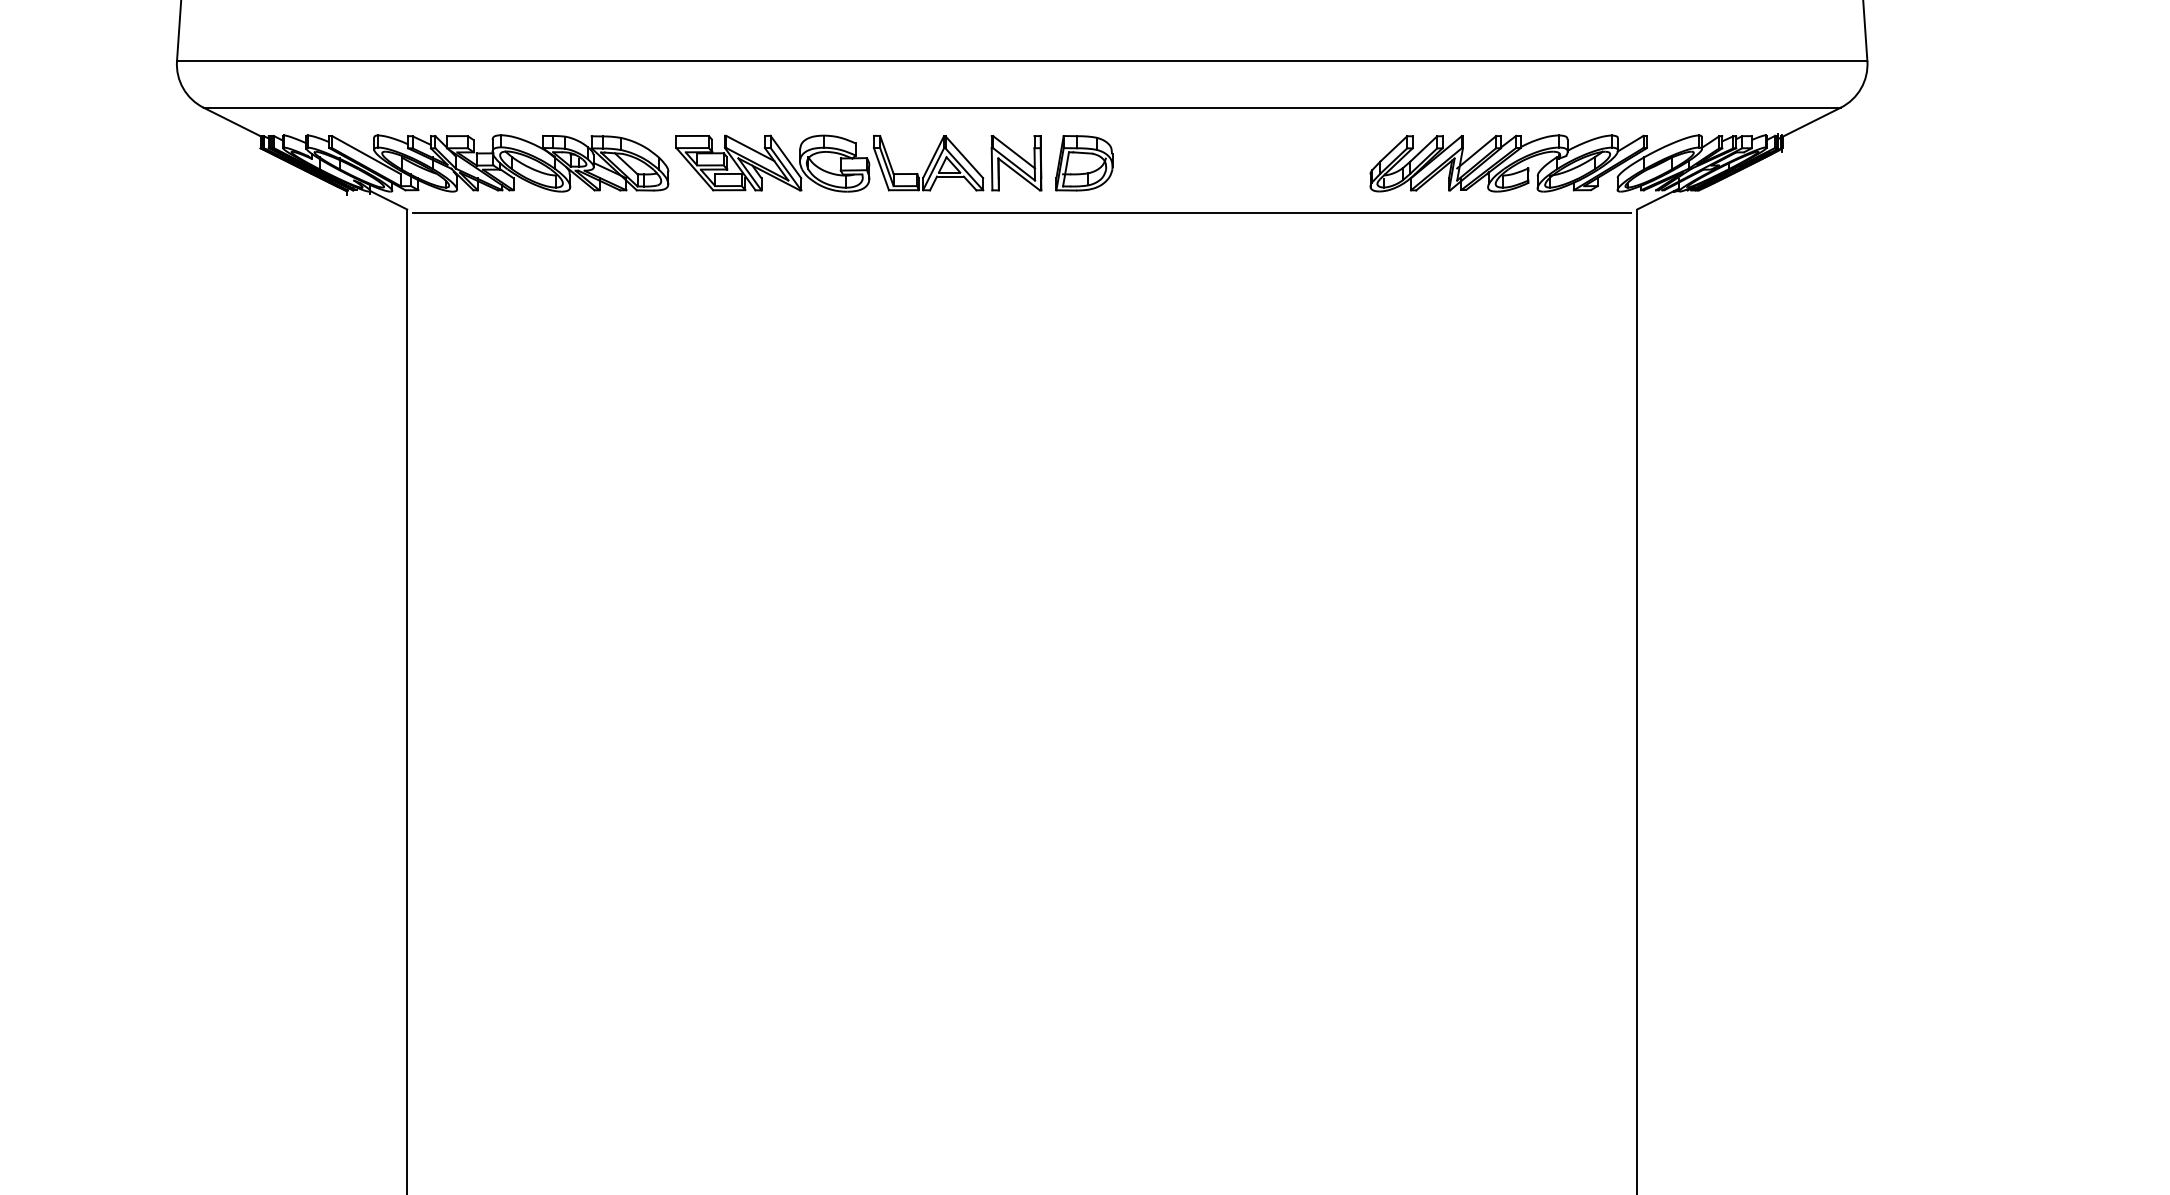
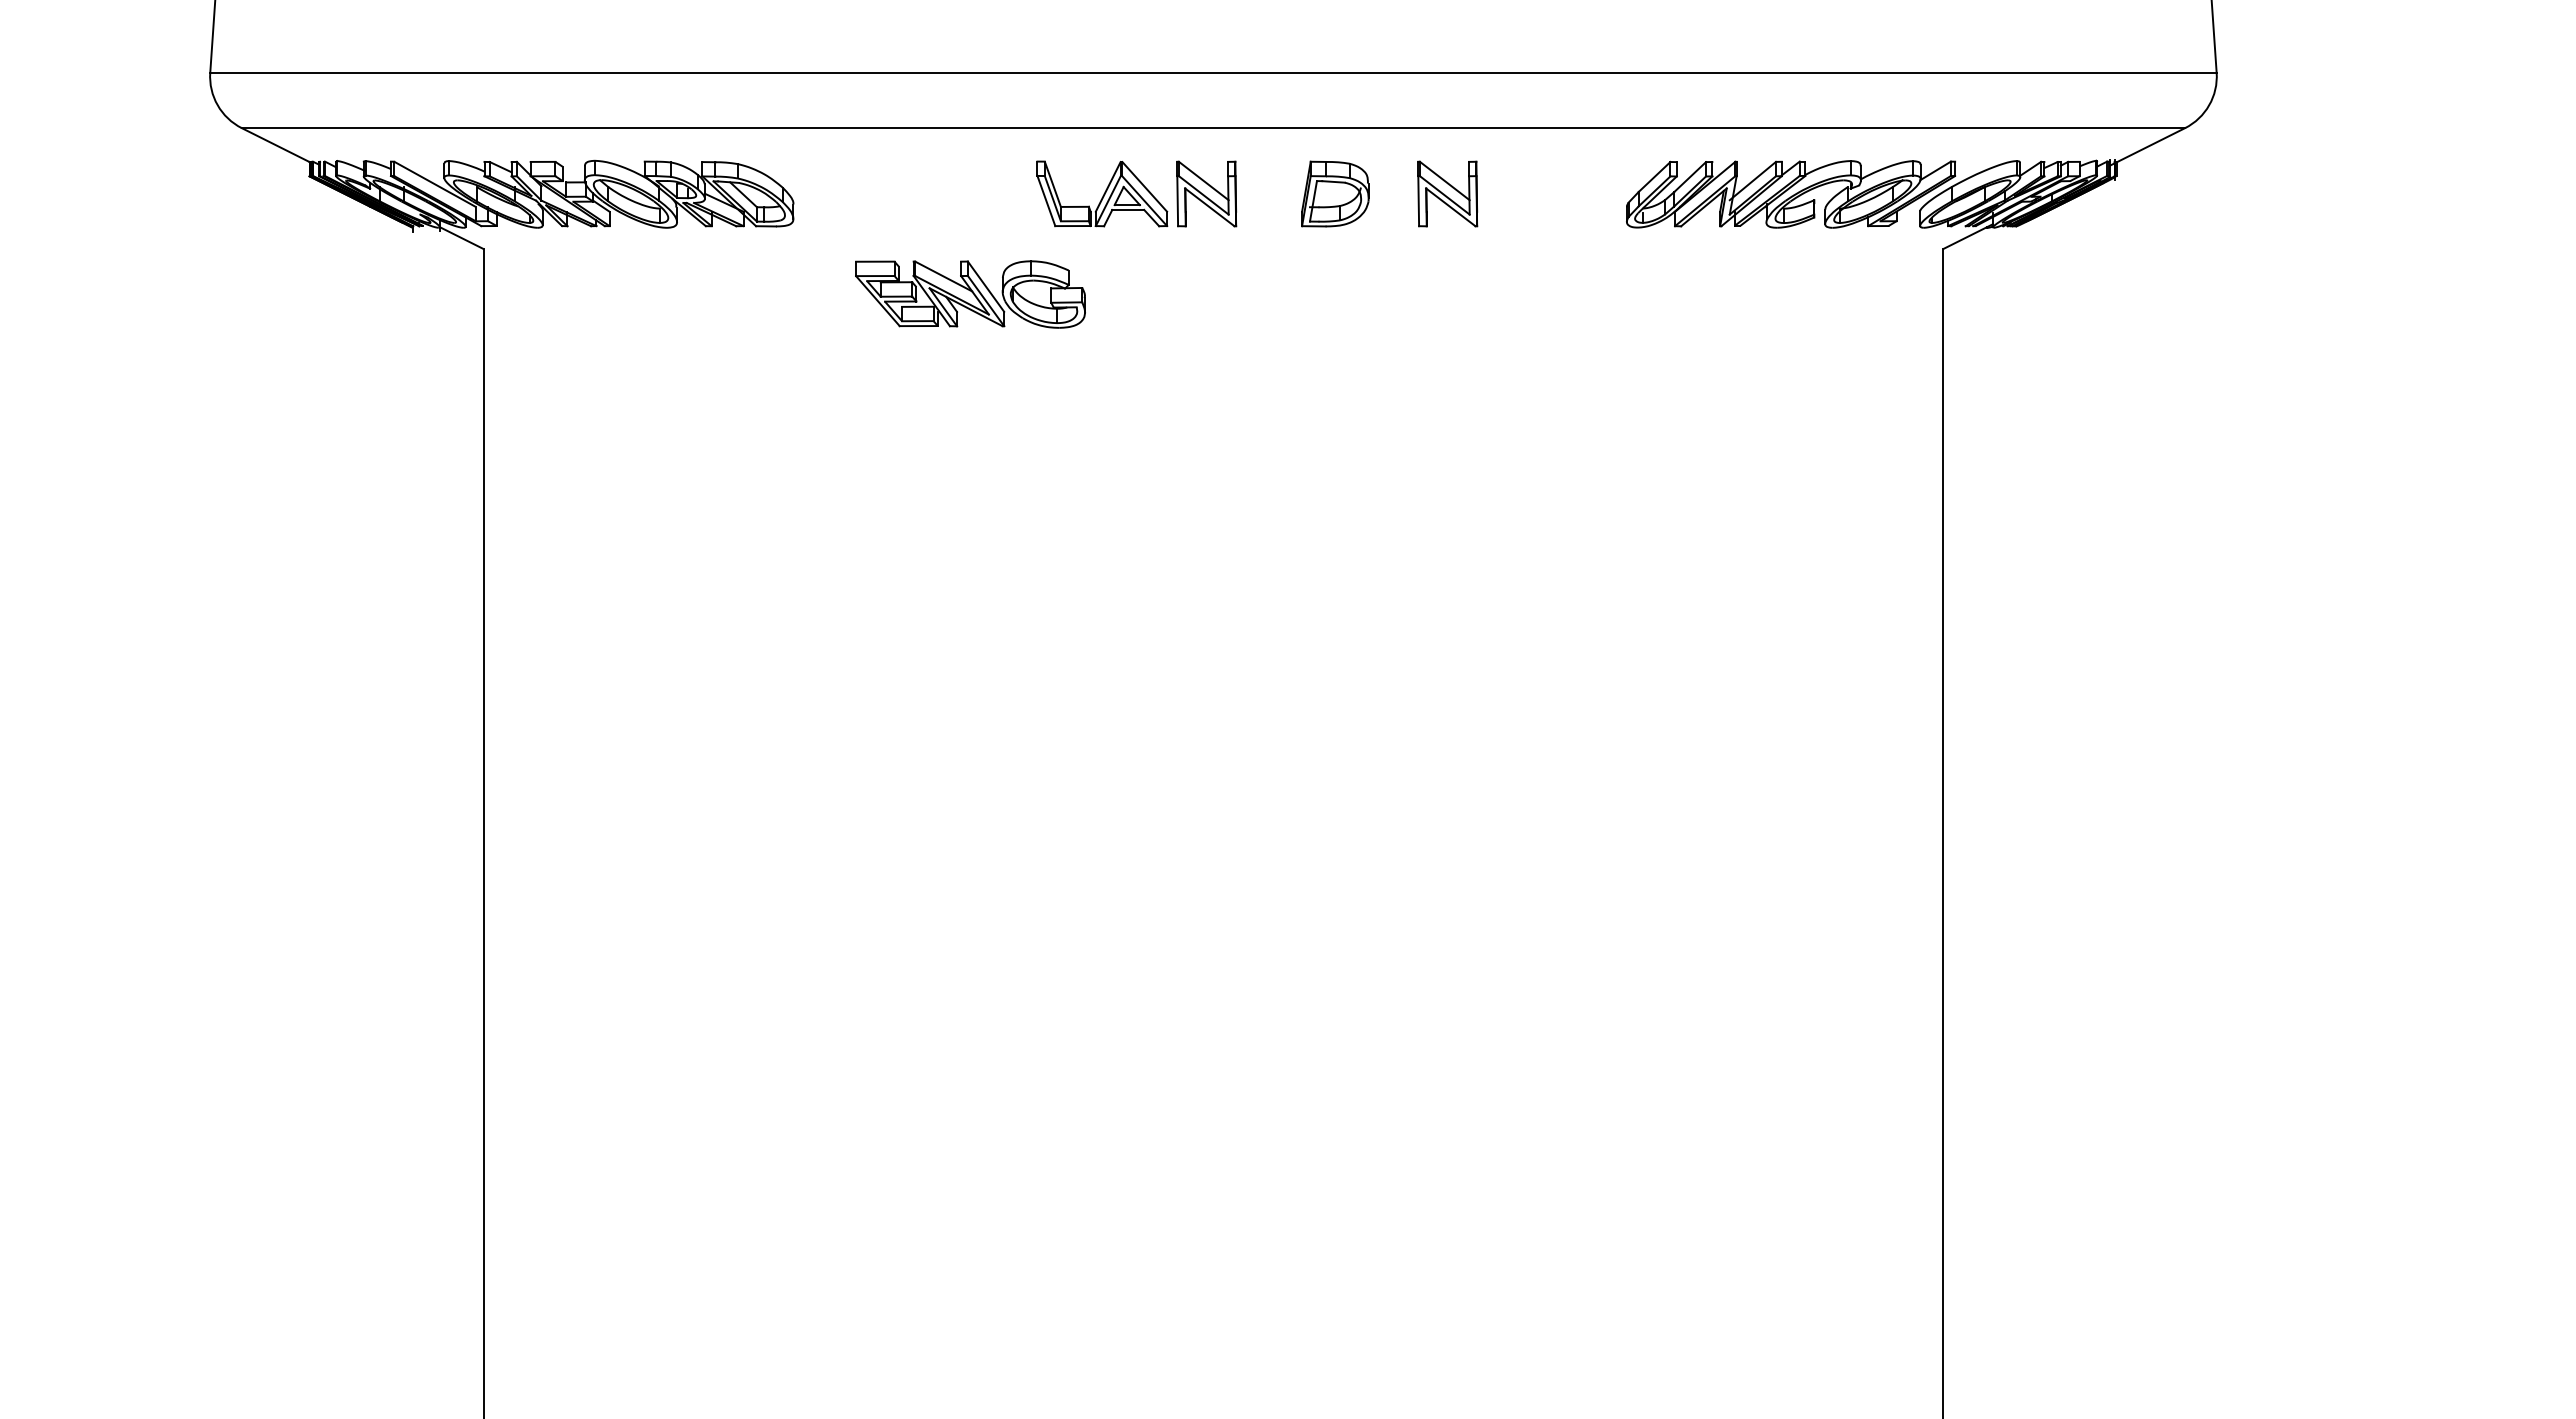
part: (1084, 162) -> (1335, 193), moved
part: (1219, 162) -> (1447, 193), added
part: (772, 163) -> (970, 294), moved
line: (1022, 212) -> (1213, 252), removed

